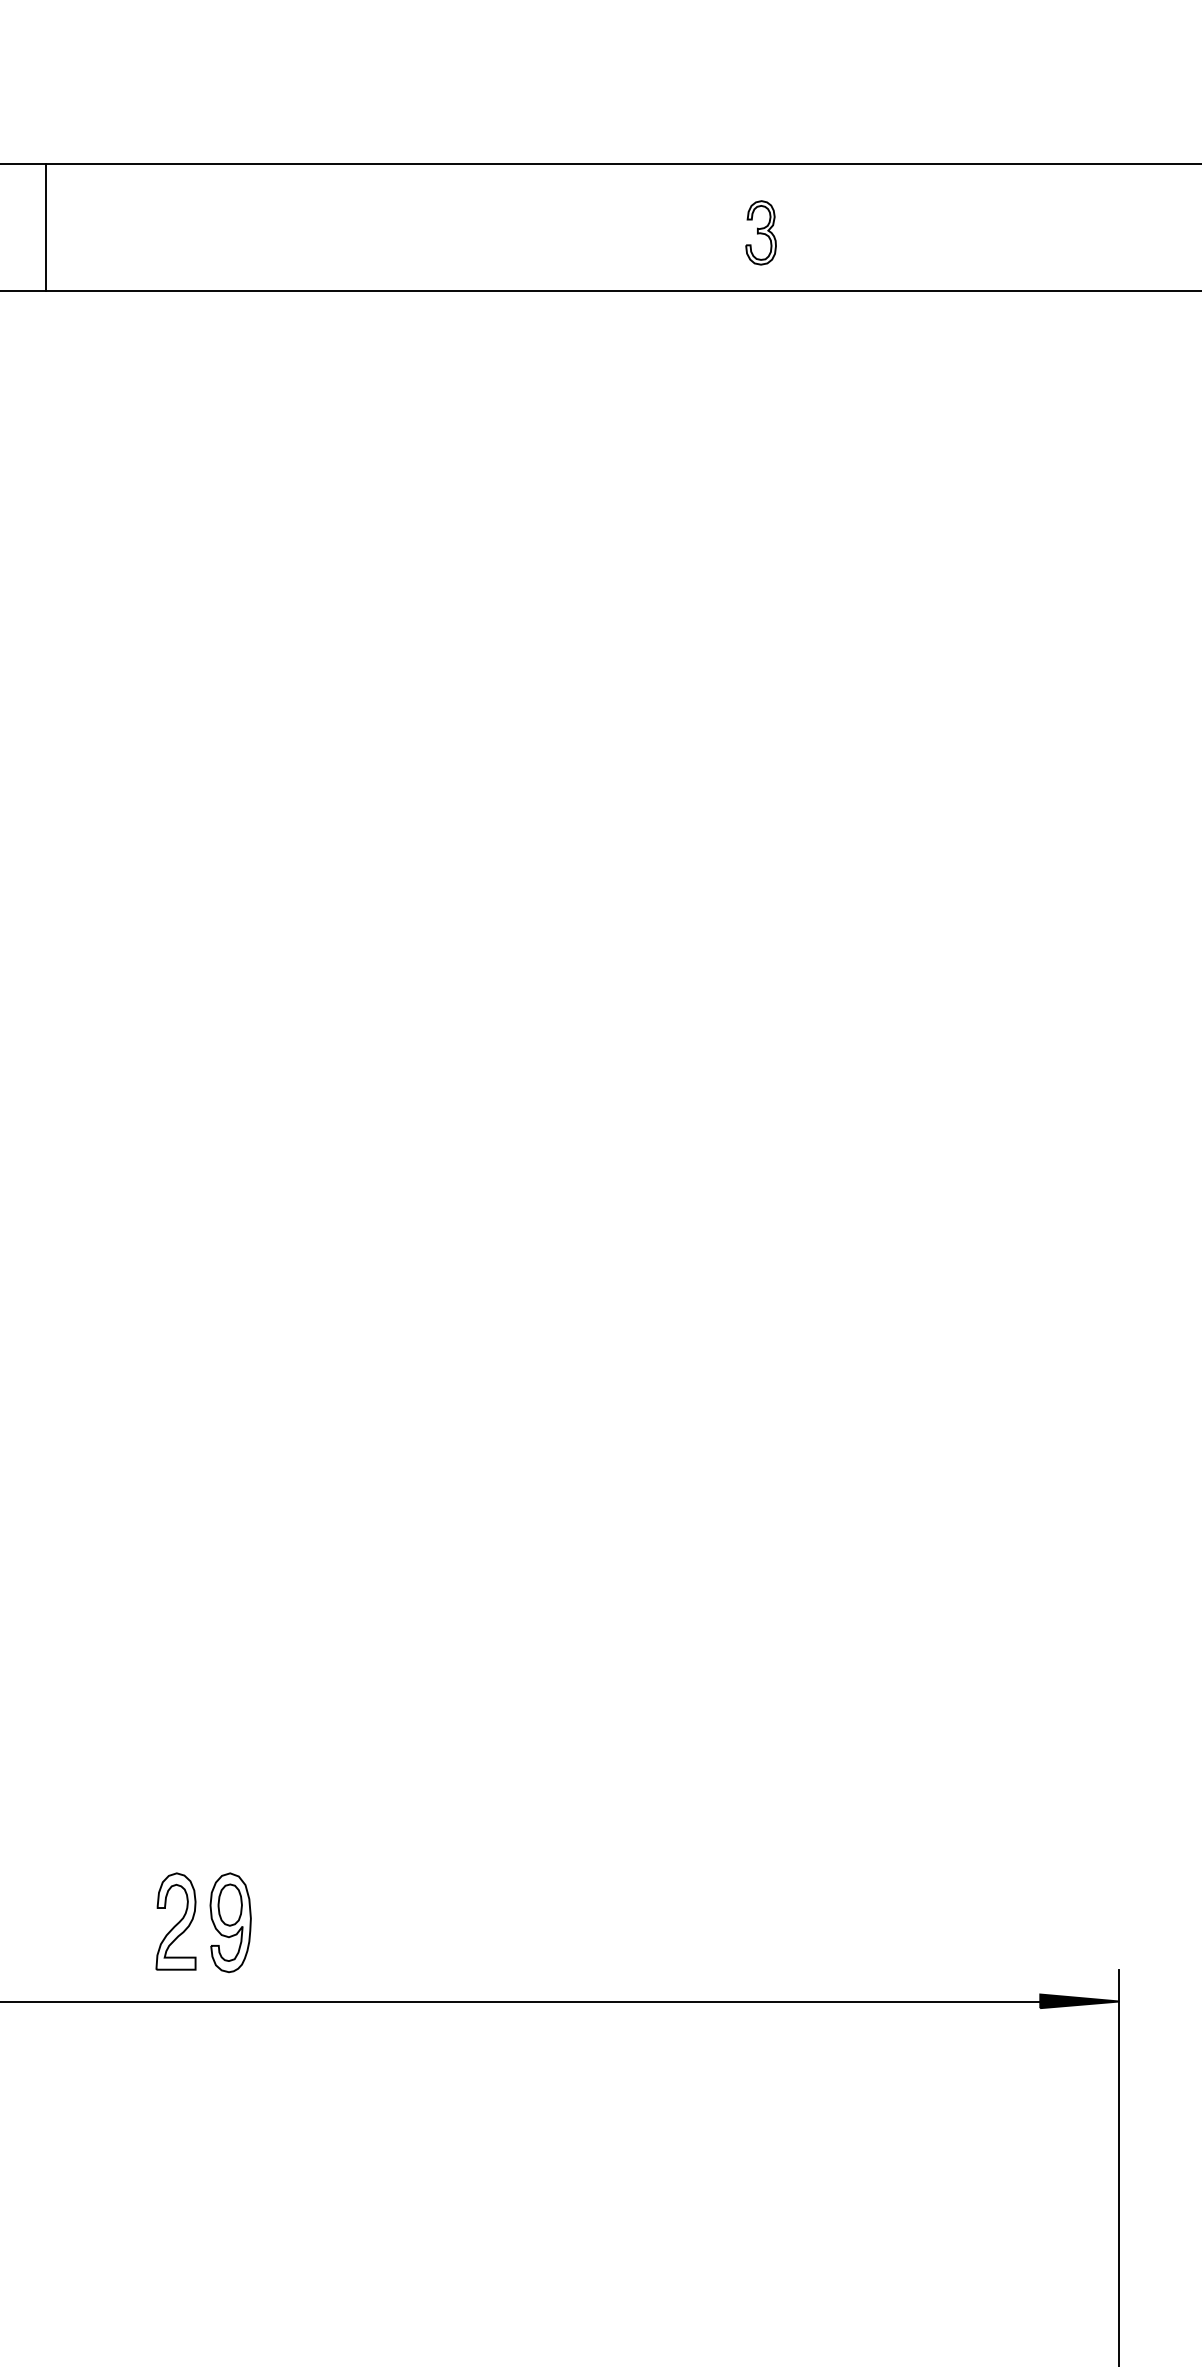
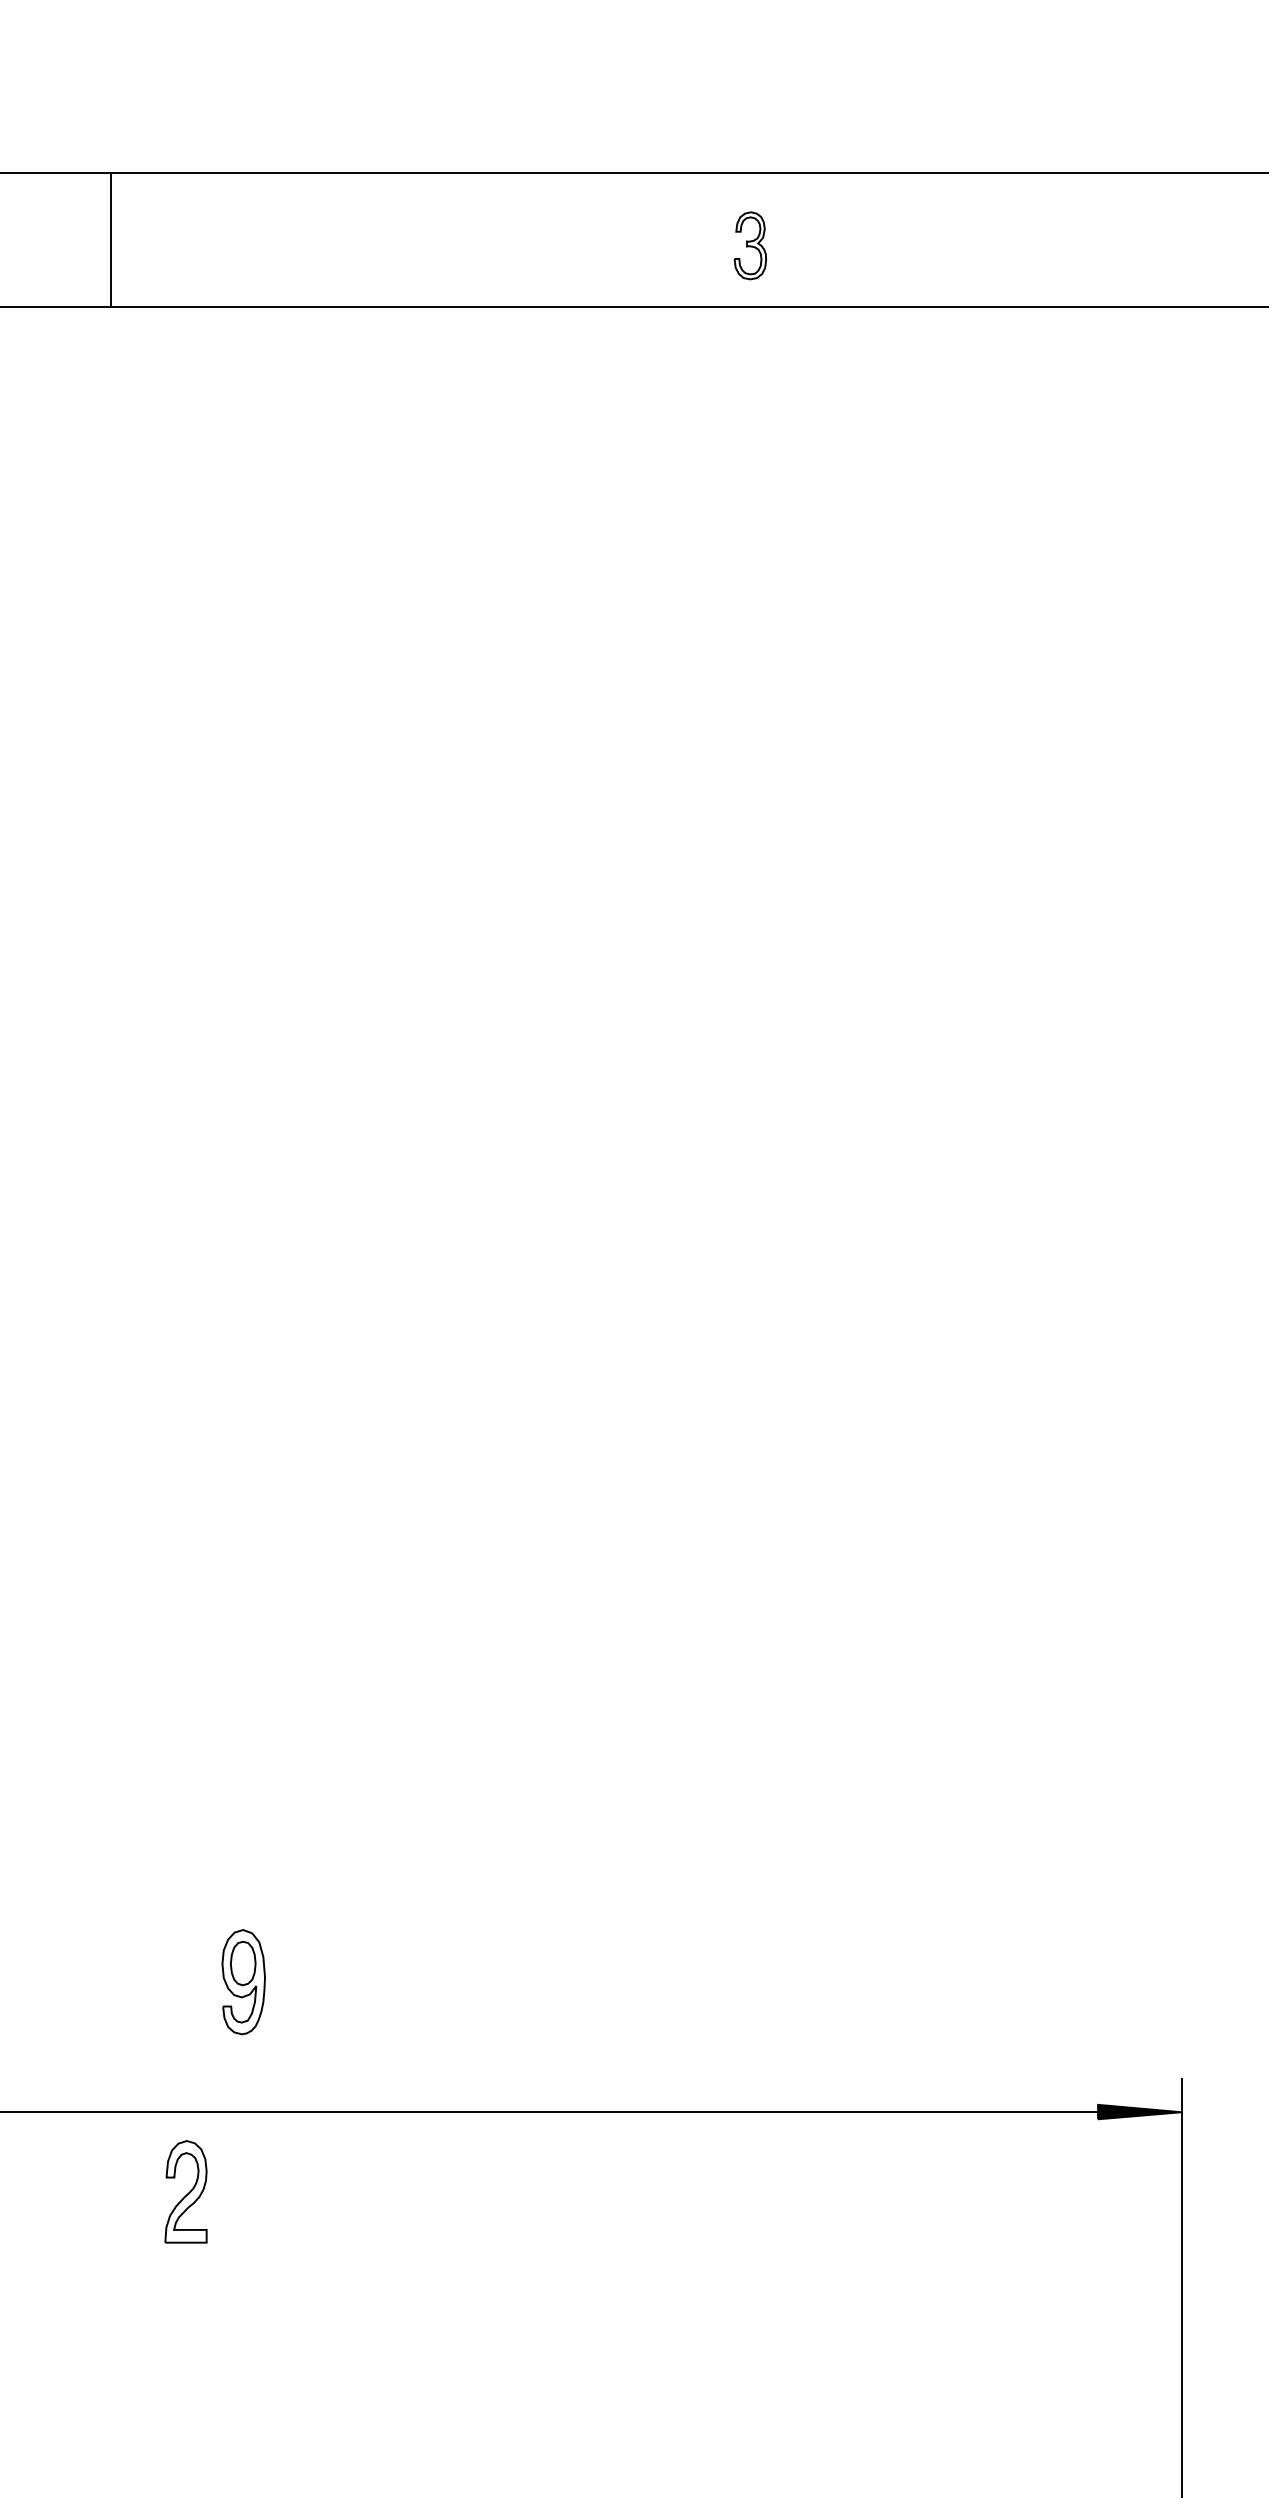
line: (45, 226) -> (110, 239), moved
part: (760, 232) -> (749, 245), moved
part: (175, 1921) -> (185, 2191), moved
part: (230, 1923) -> (243, 1982), moved

